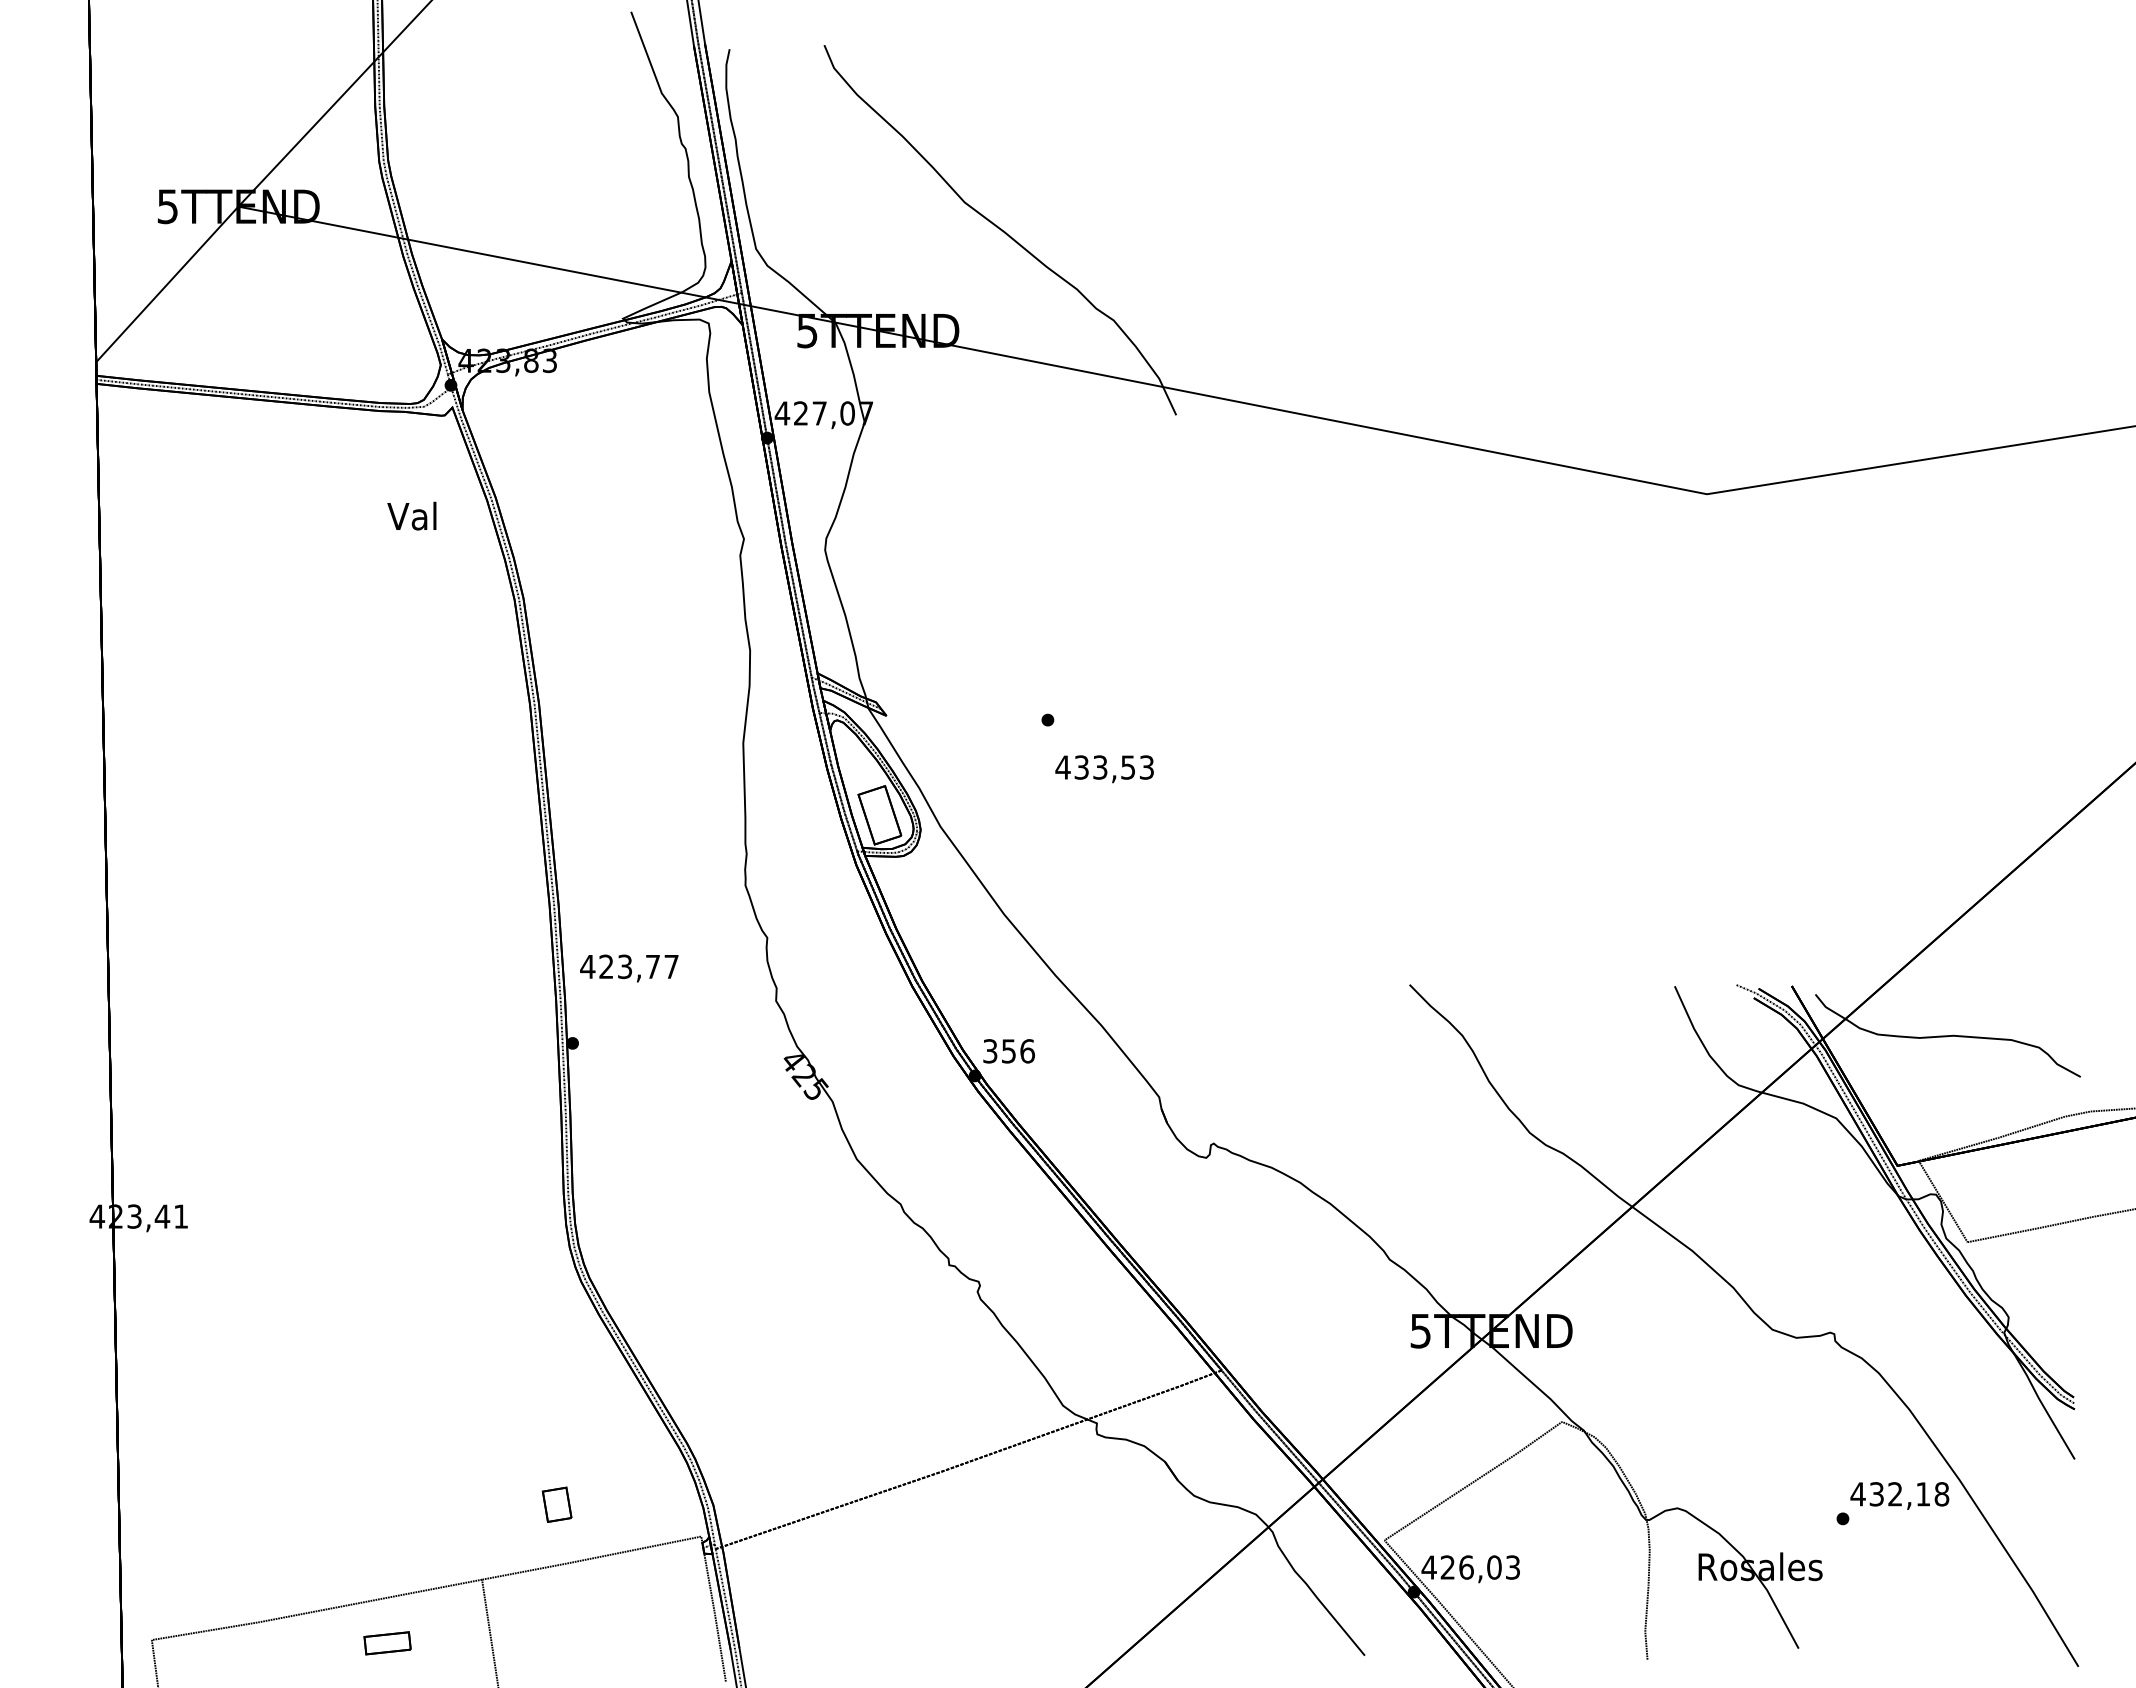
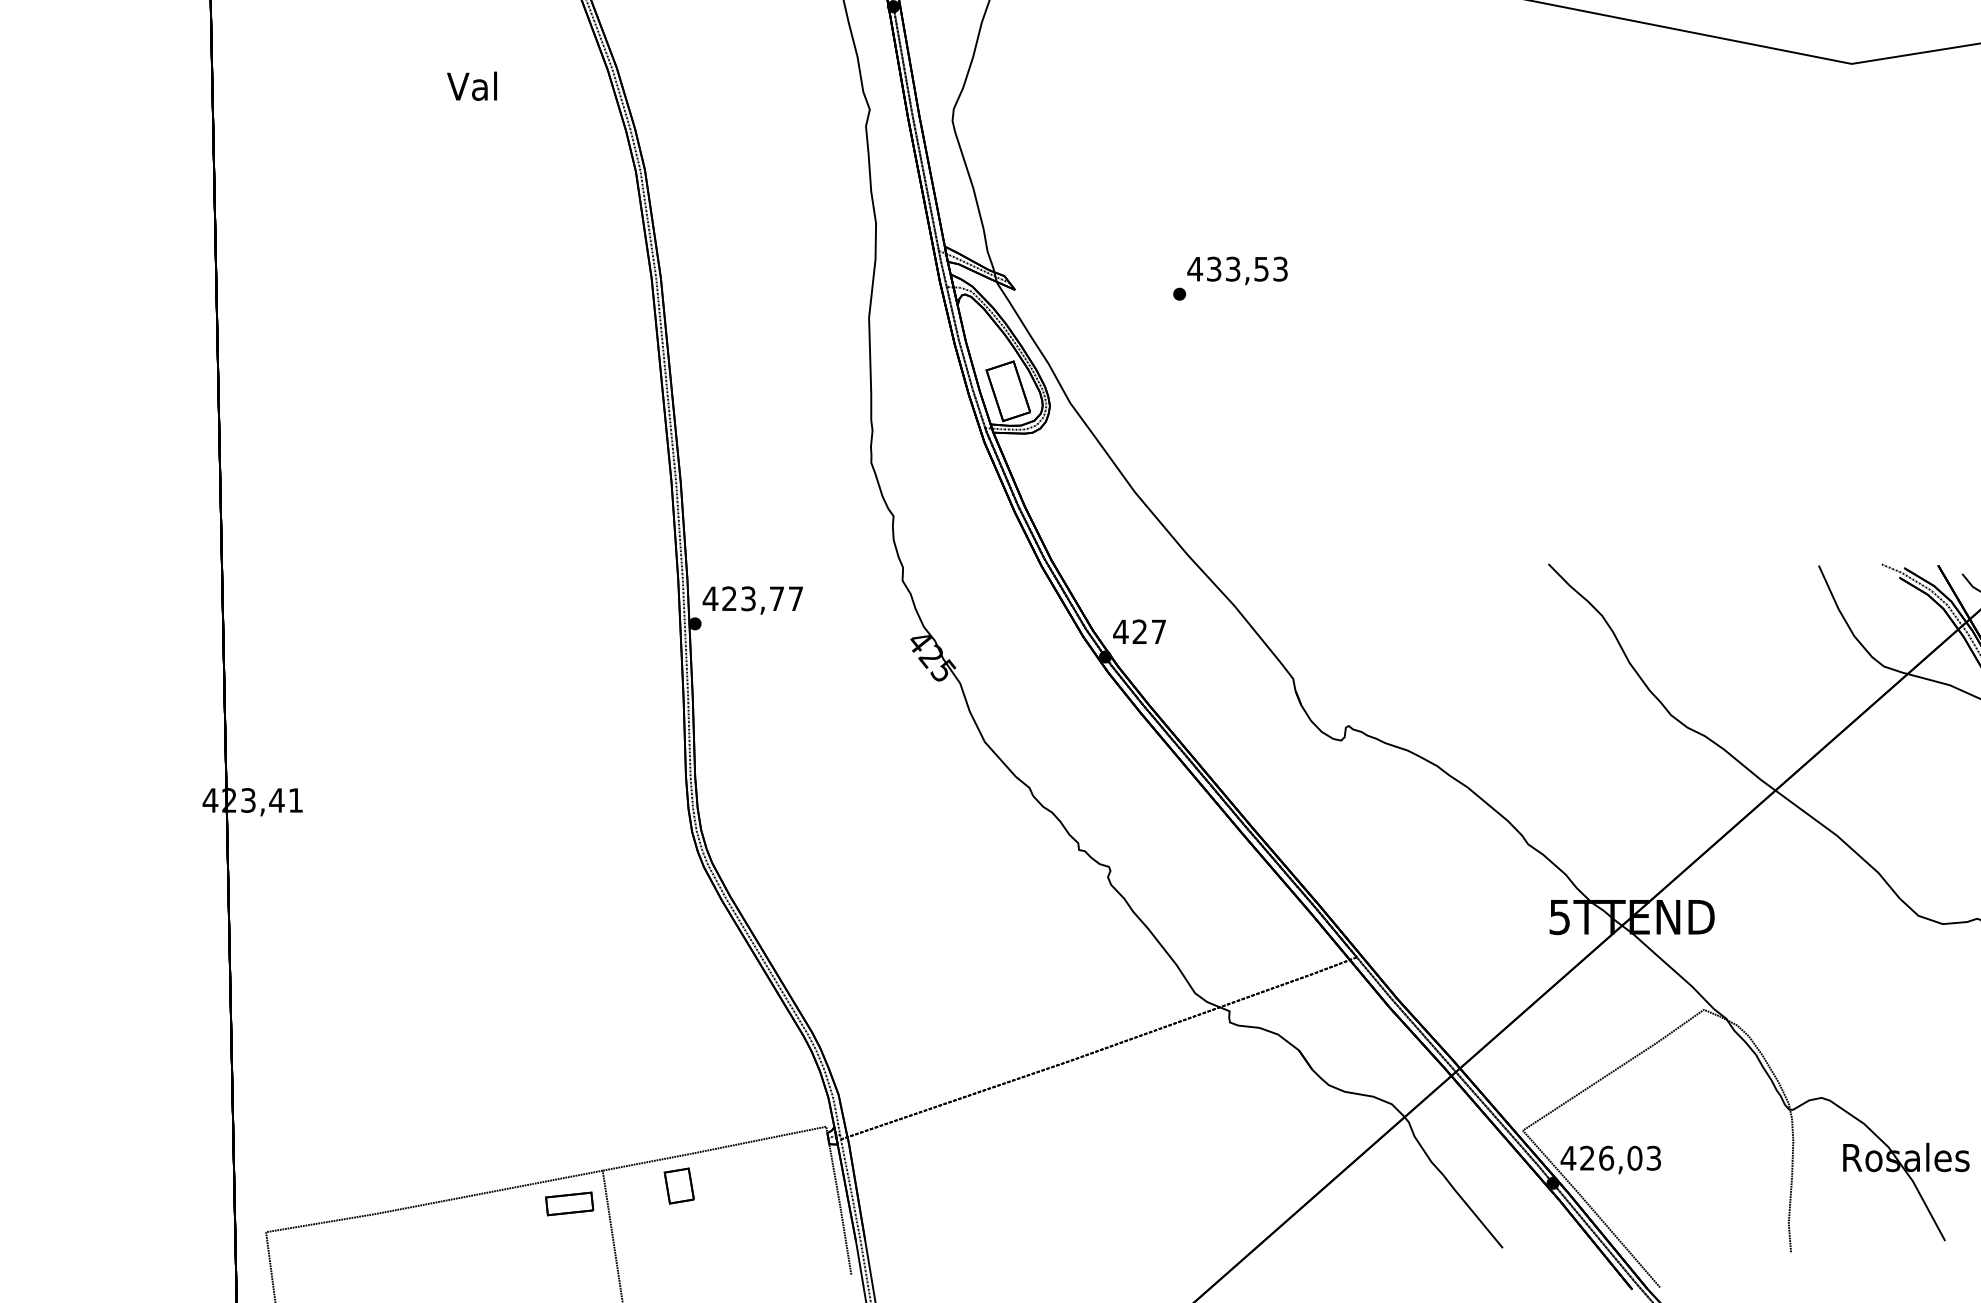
text: (411, 515) -> (471, 85), moved
text: (1104, 769) -> (1237, 271), moved
text: (629, 968) -> (753, 600), moved
text: (1008, 1051) -> (1139, 632), 356 -> 427
part: (556, 1504) -> (678, 1185), moved
part: (387, 1643) -> (569, 1204), moved

